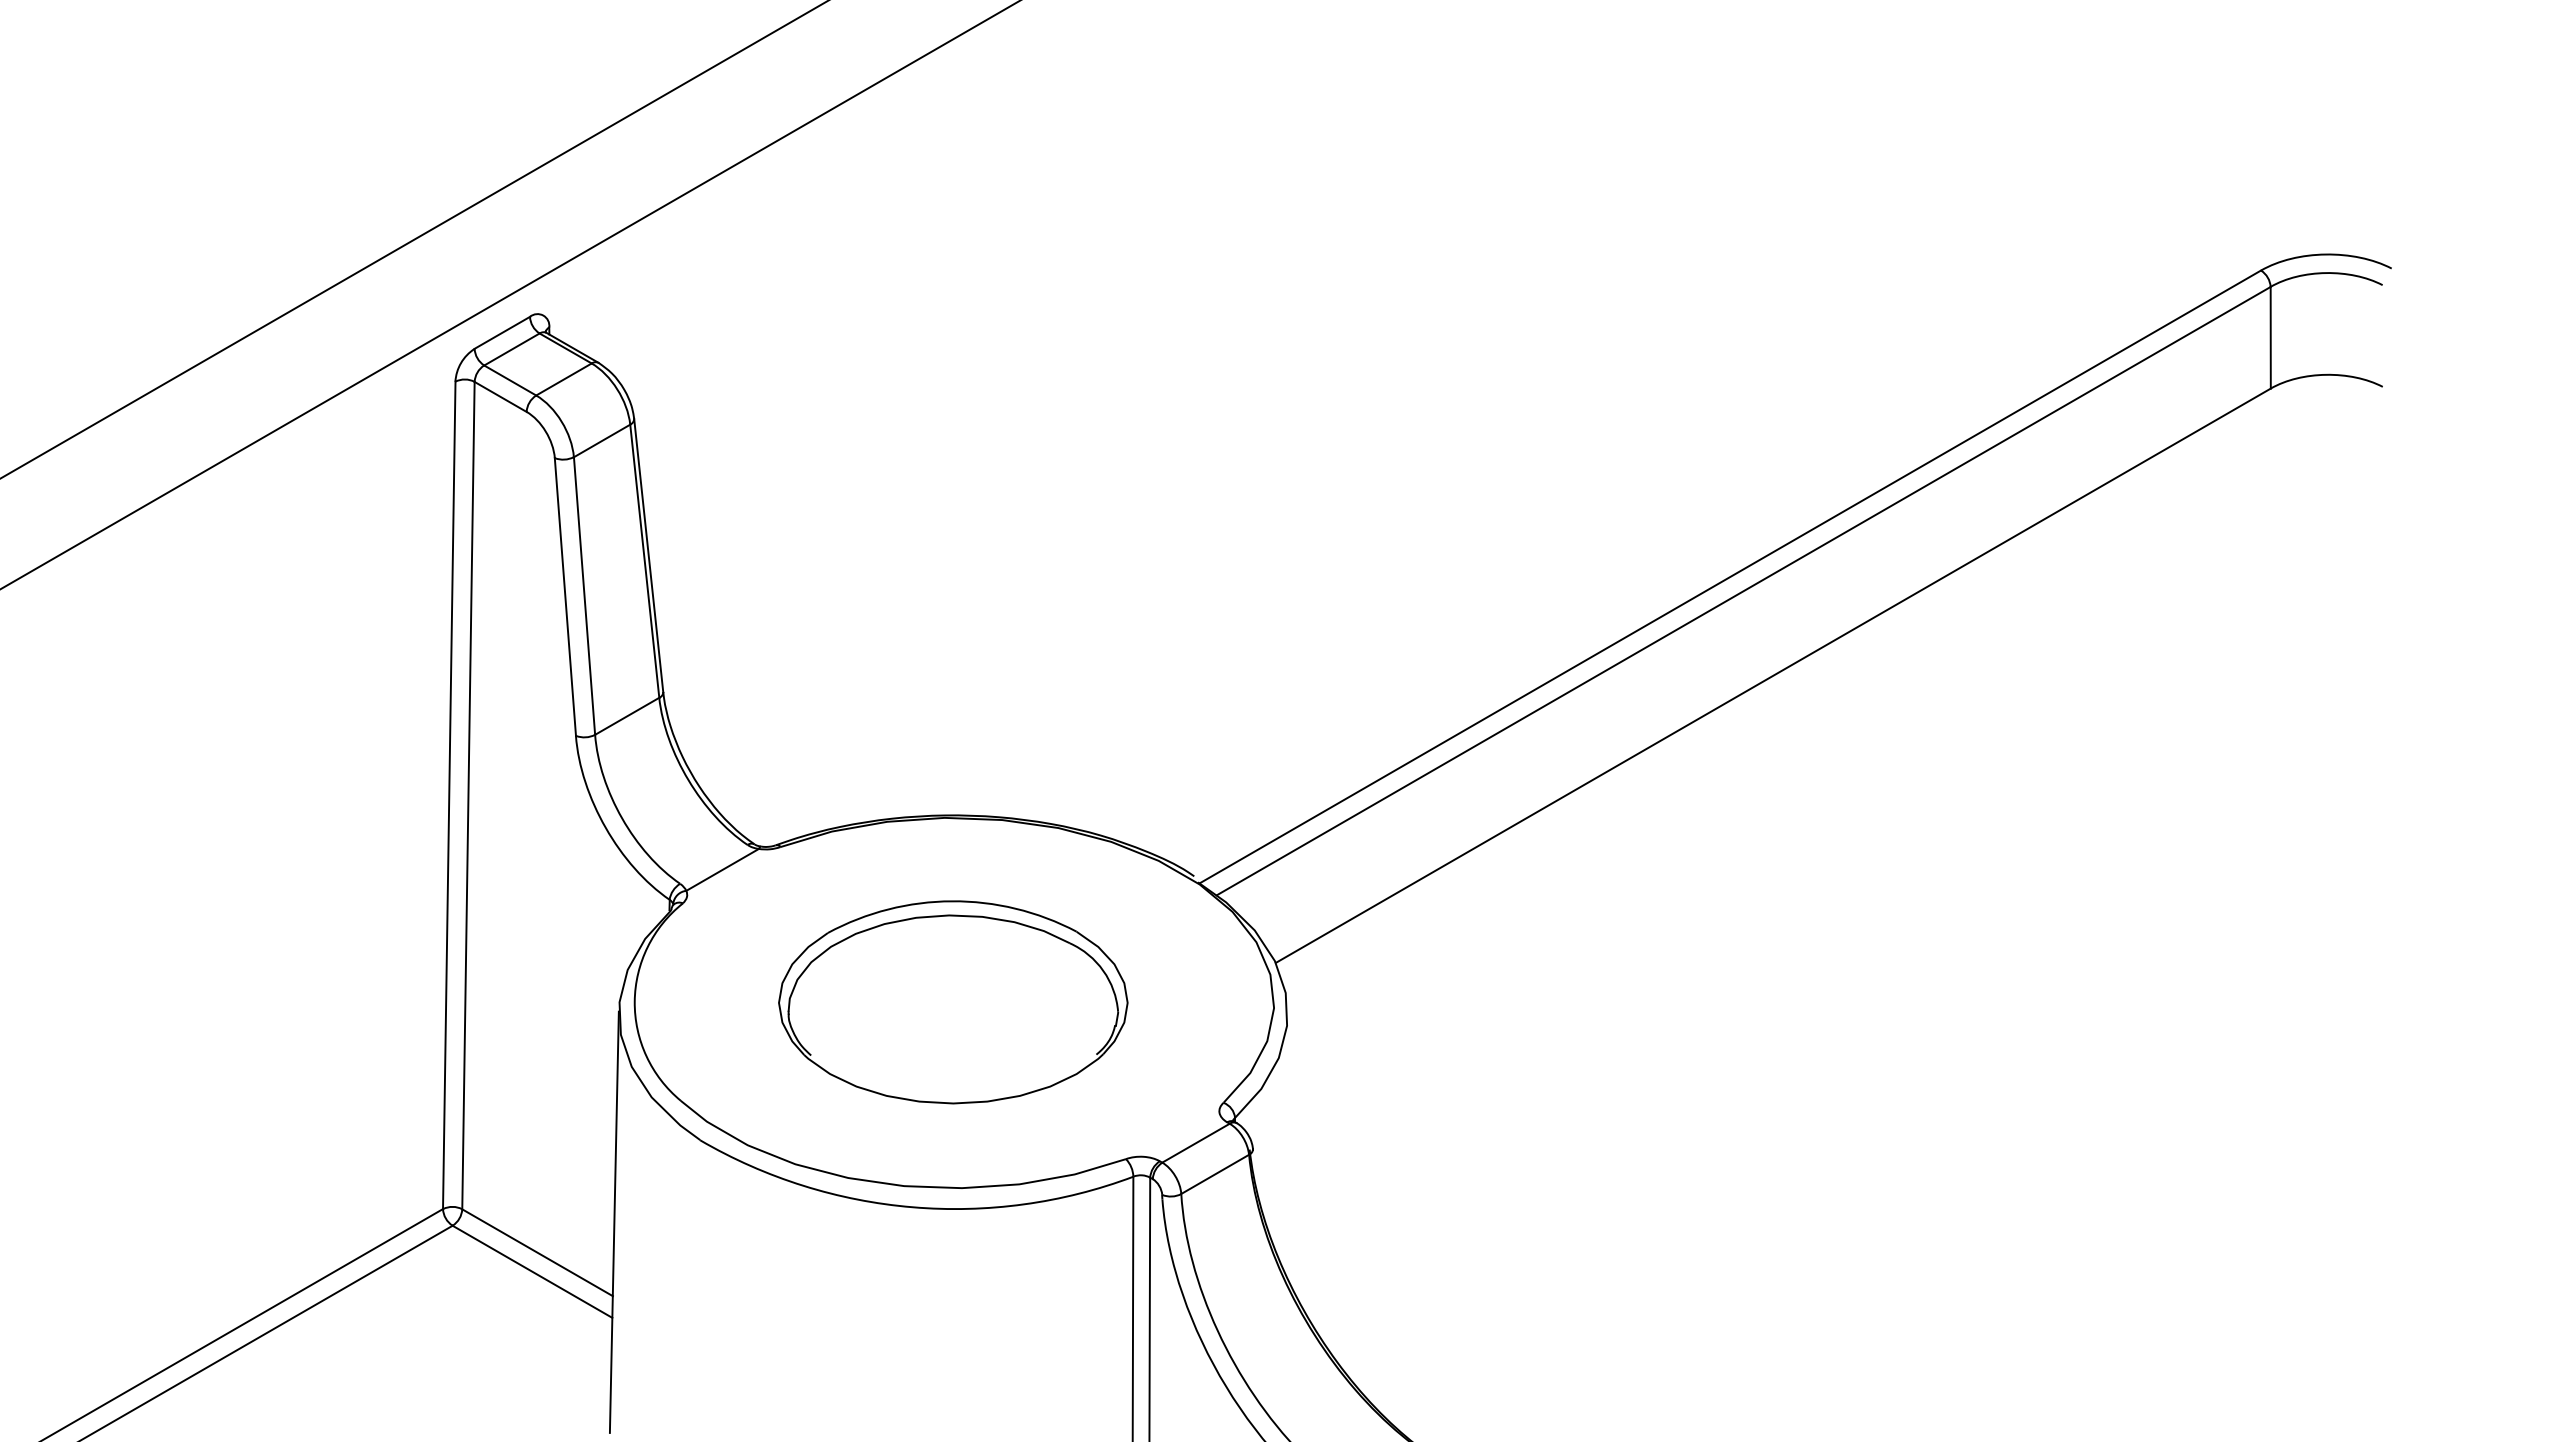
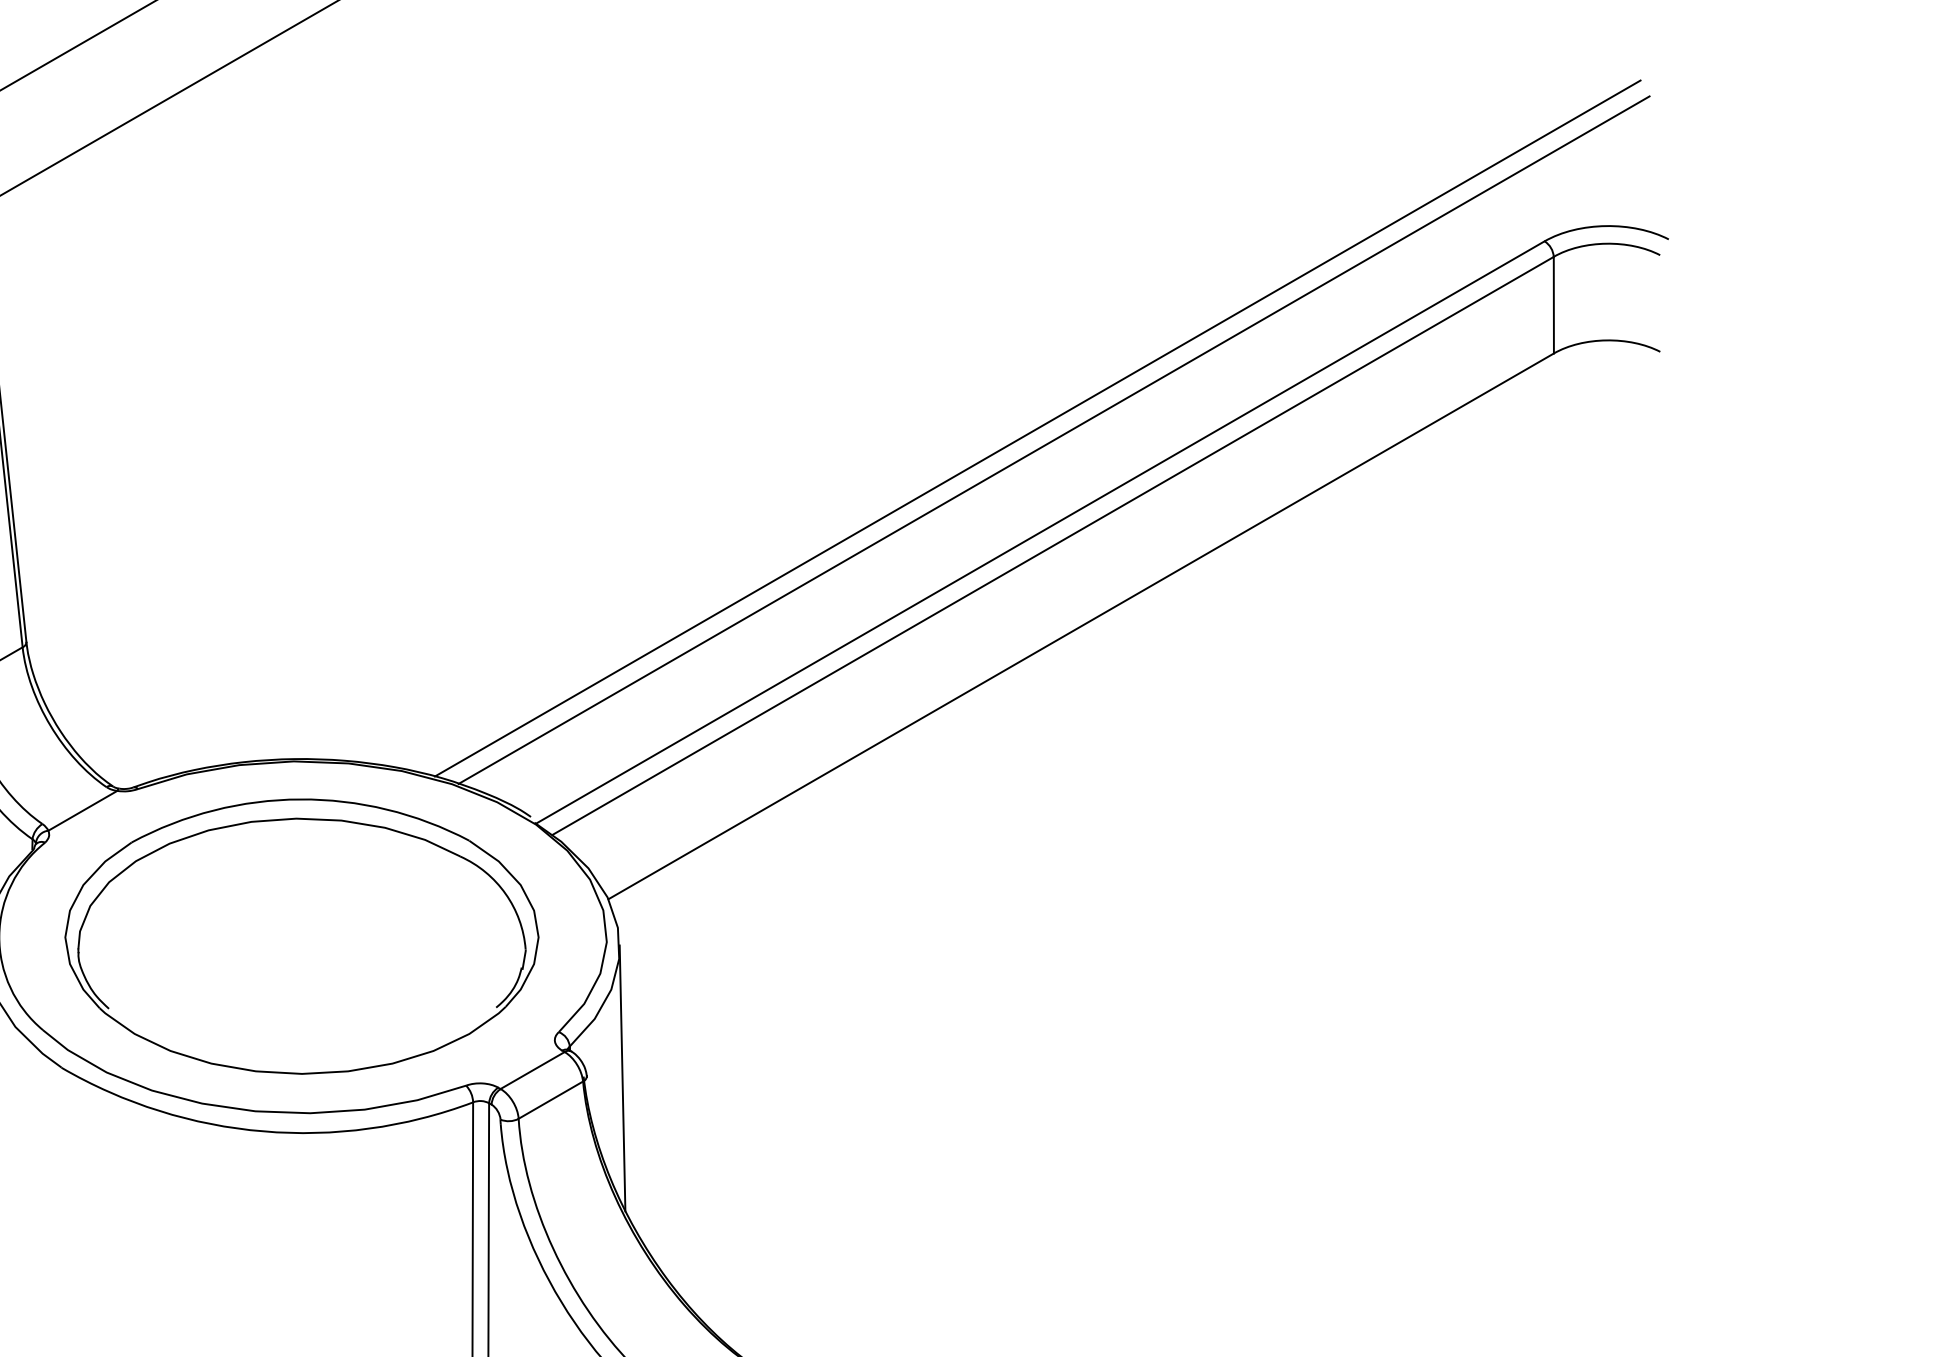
line: (1727, 467) -> (1037, 428), added
line: (1744, 479) -> (1053, 439), added
part: (953, 1002) -> (302, 936), size x1.43
line: (1290, 1151) -> (622, 1078), added

